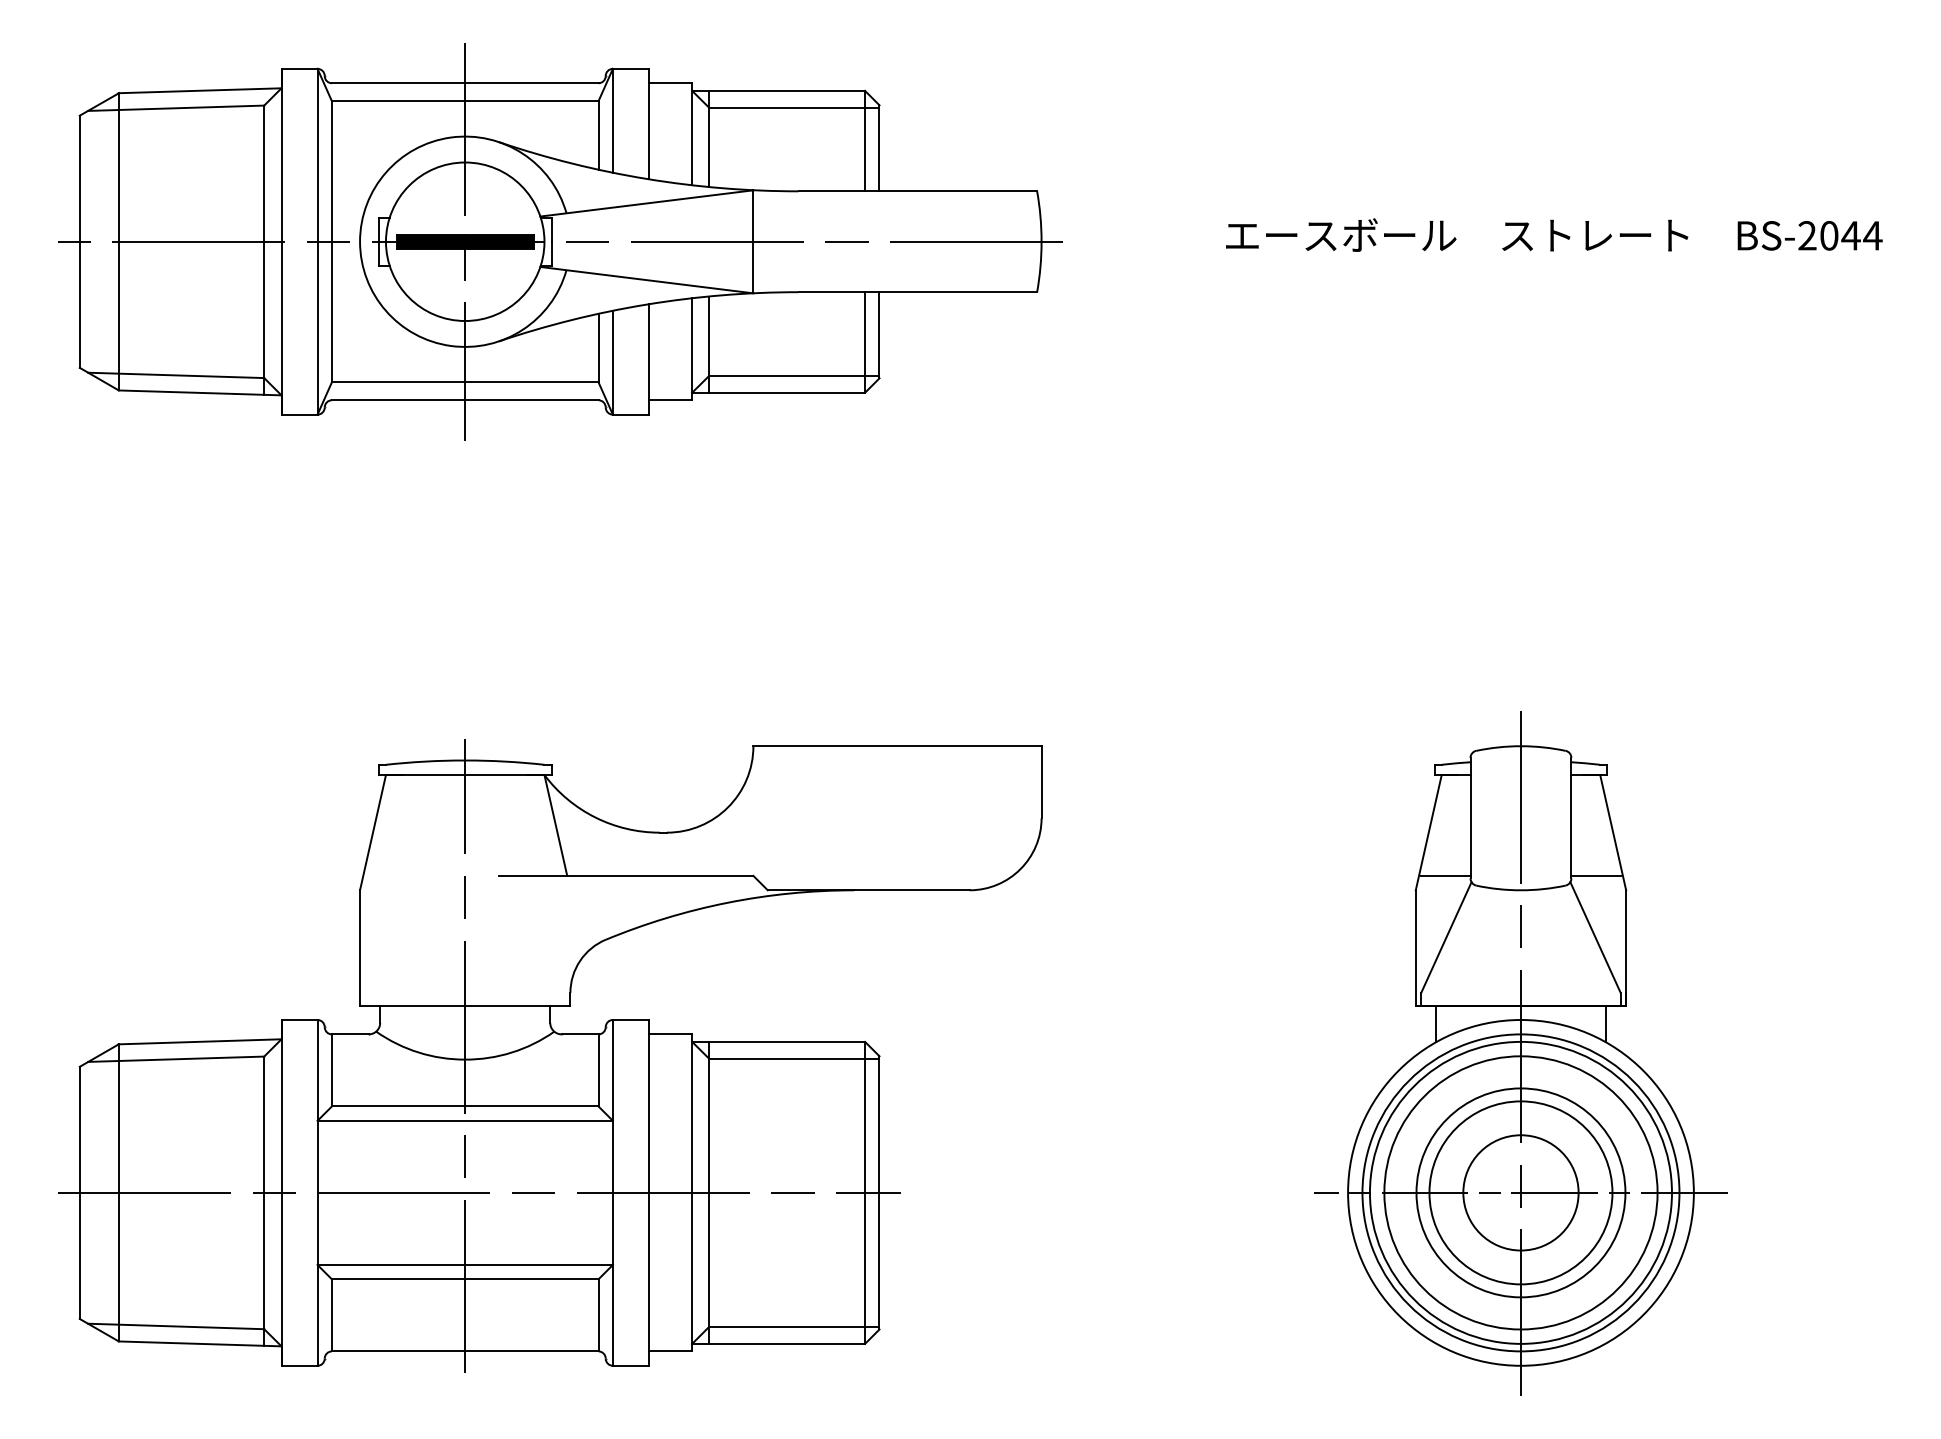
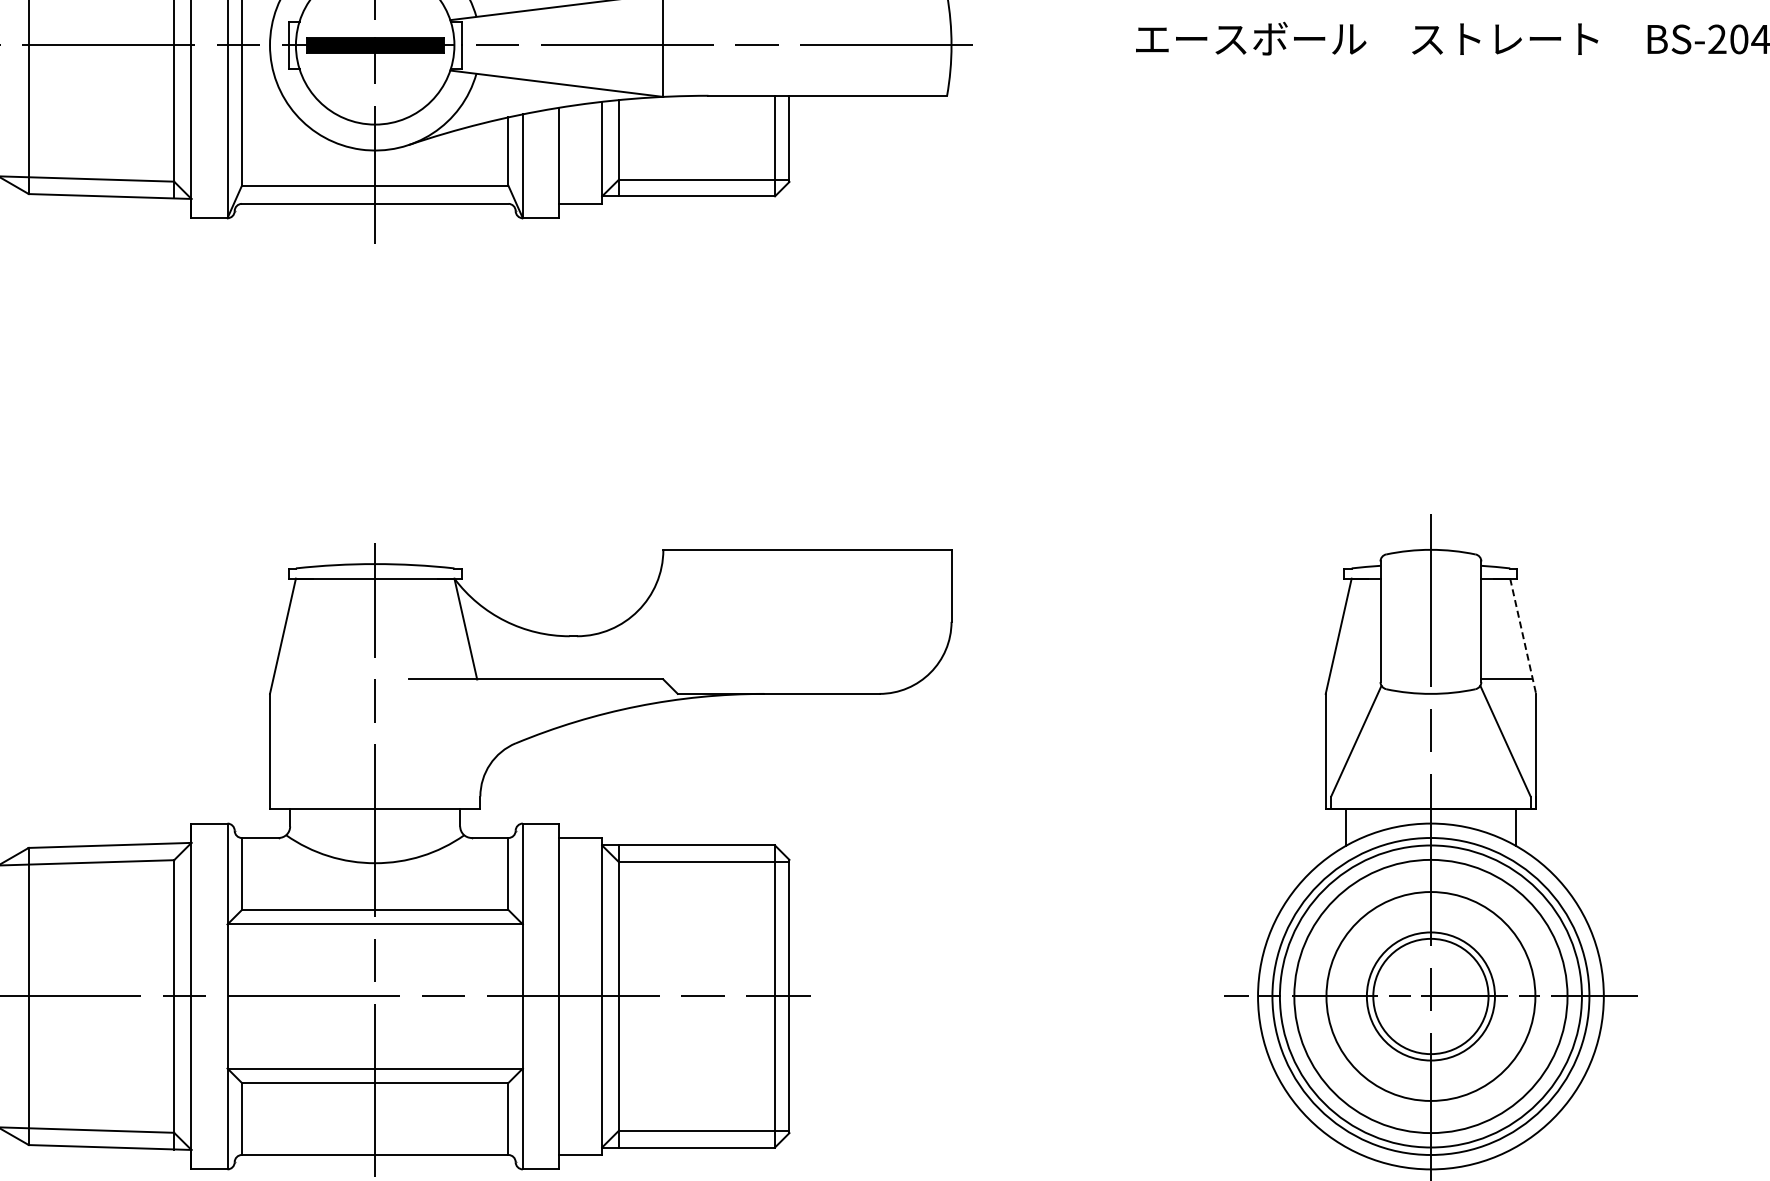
line: (1613, 833) -> (1523, 637), solid -> dashed
line: (1445, 875) -> (1355, 679), removed
circle: (1520, 1192) -> (1430, 996), size x0.7

